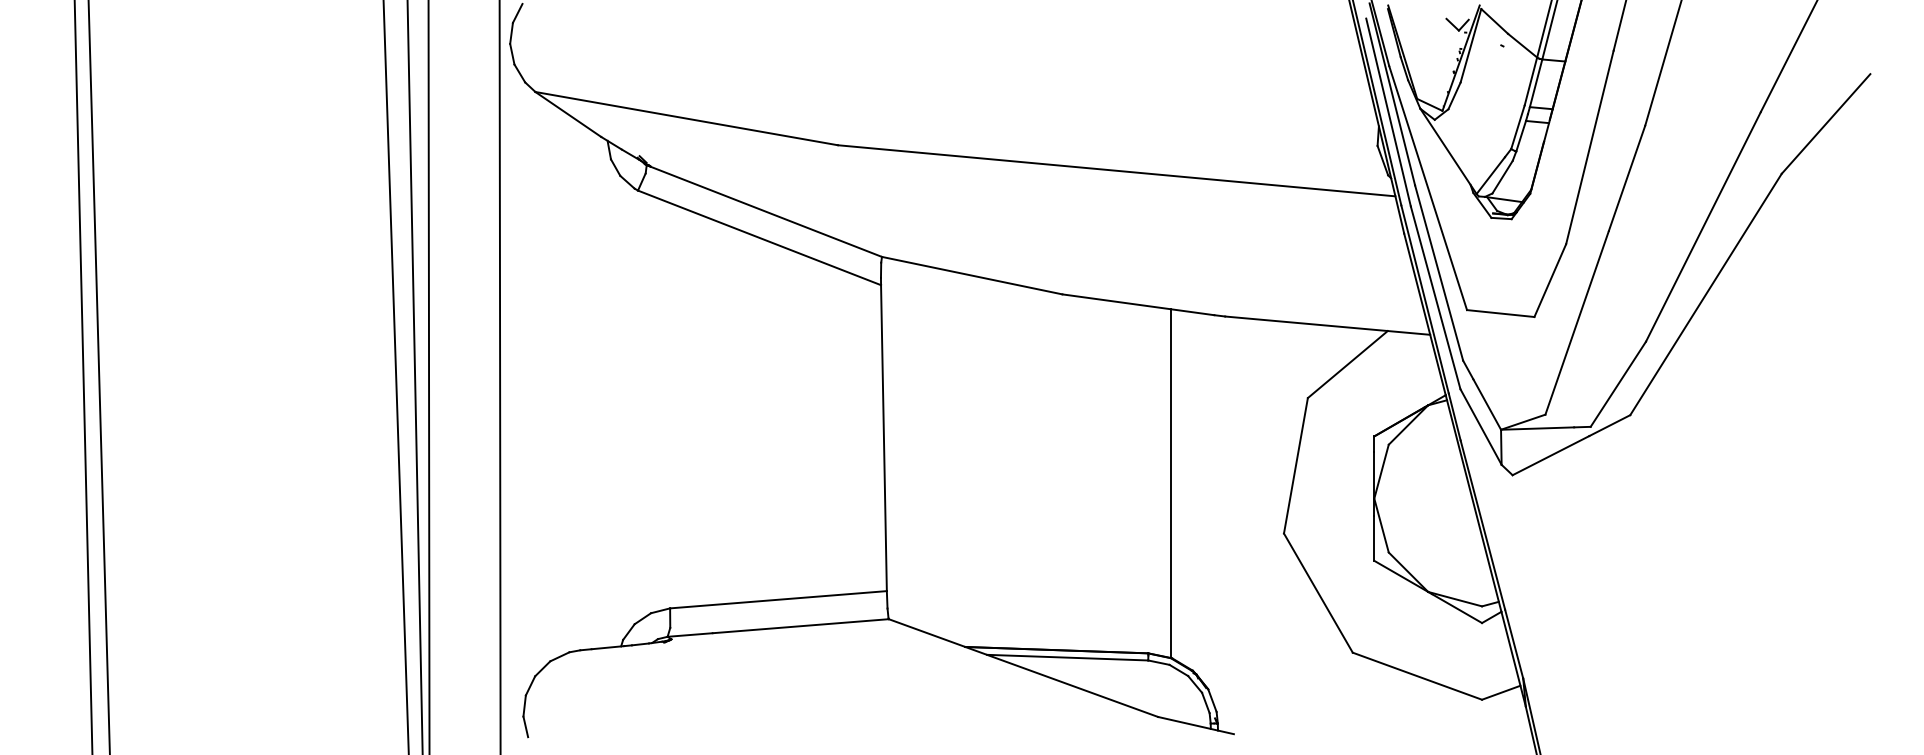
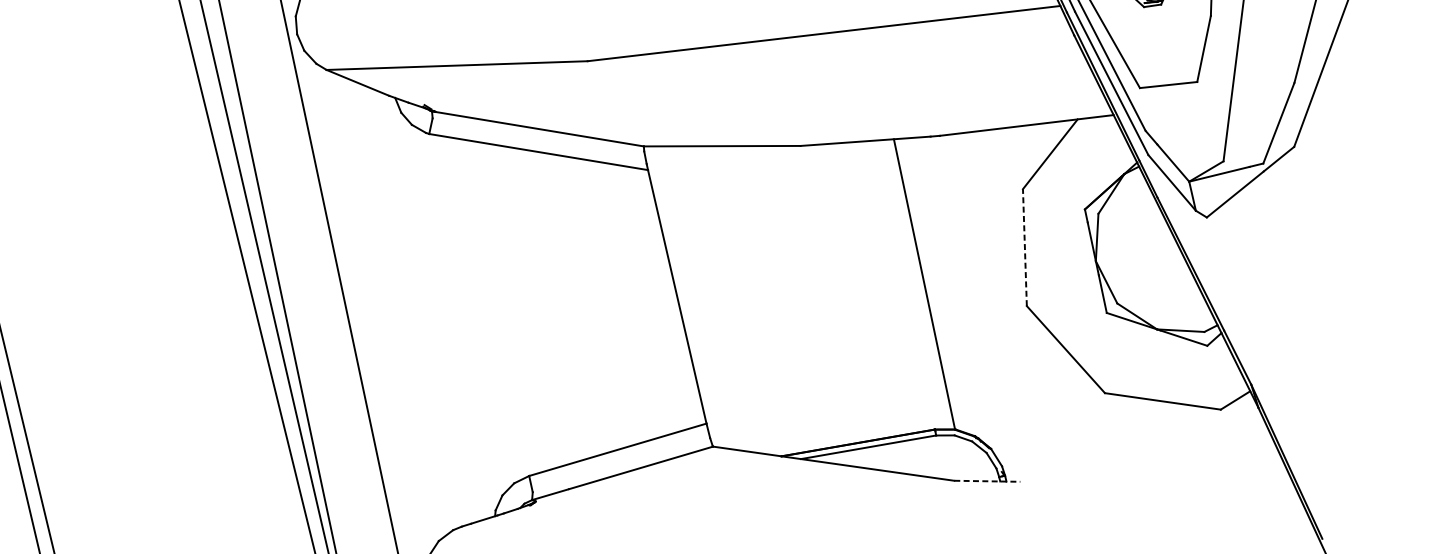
line: (1295, 465) -> (1024, 247), solid -> dashed
line: (1196, 725) -> (987, 481), solid -> dashed

